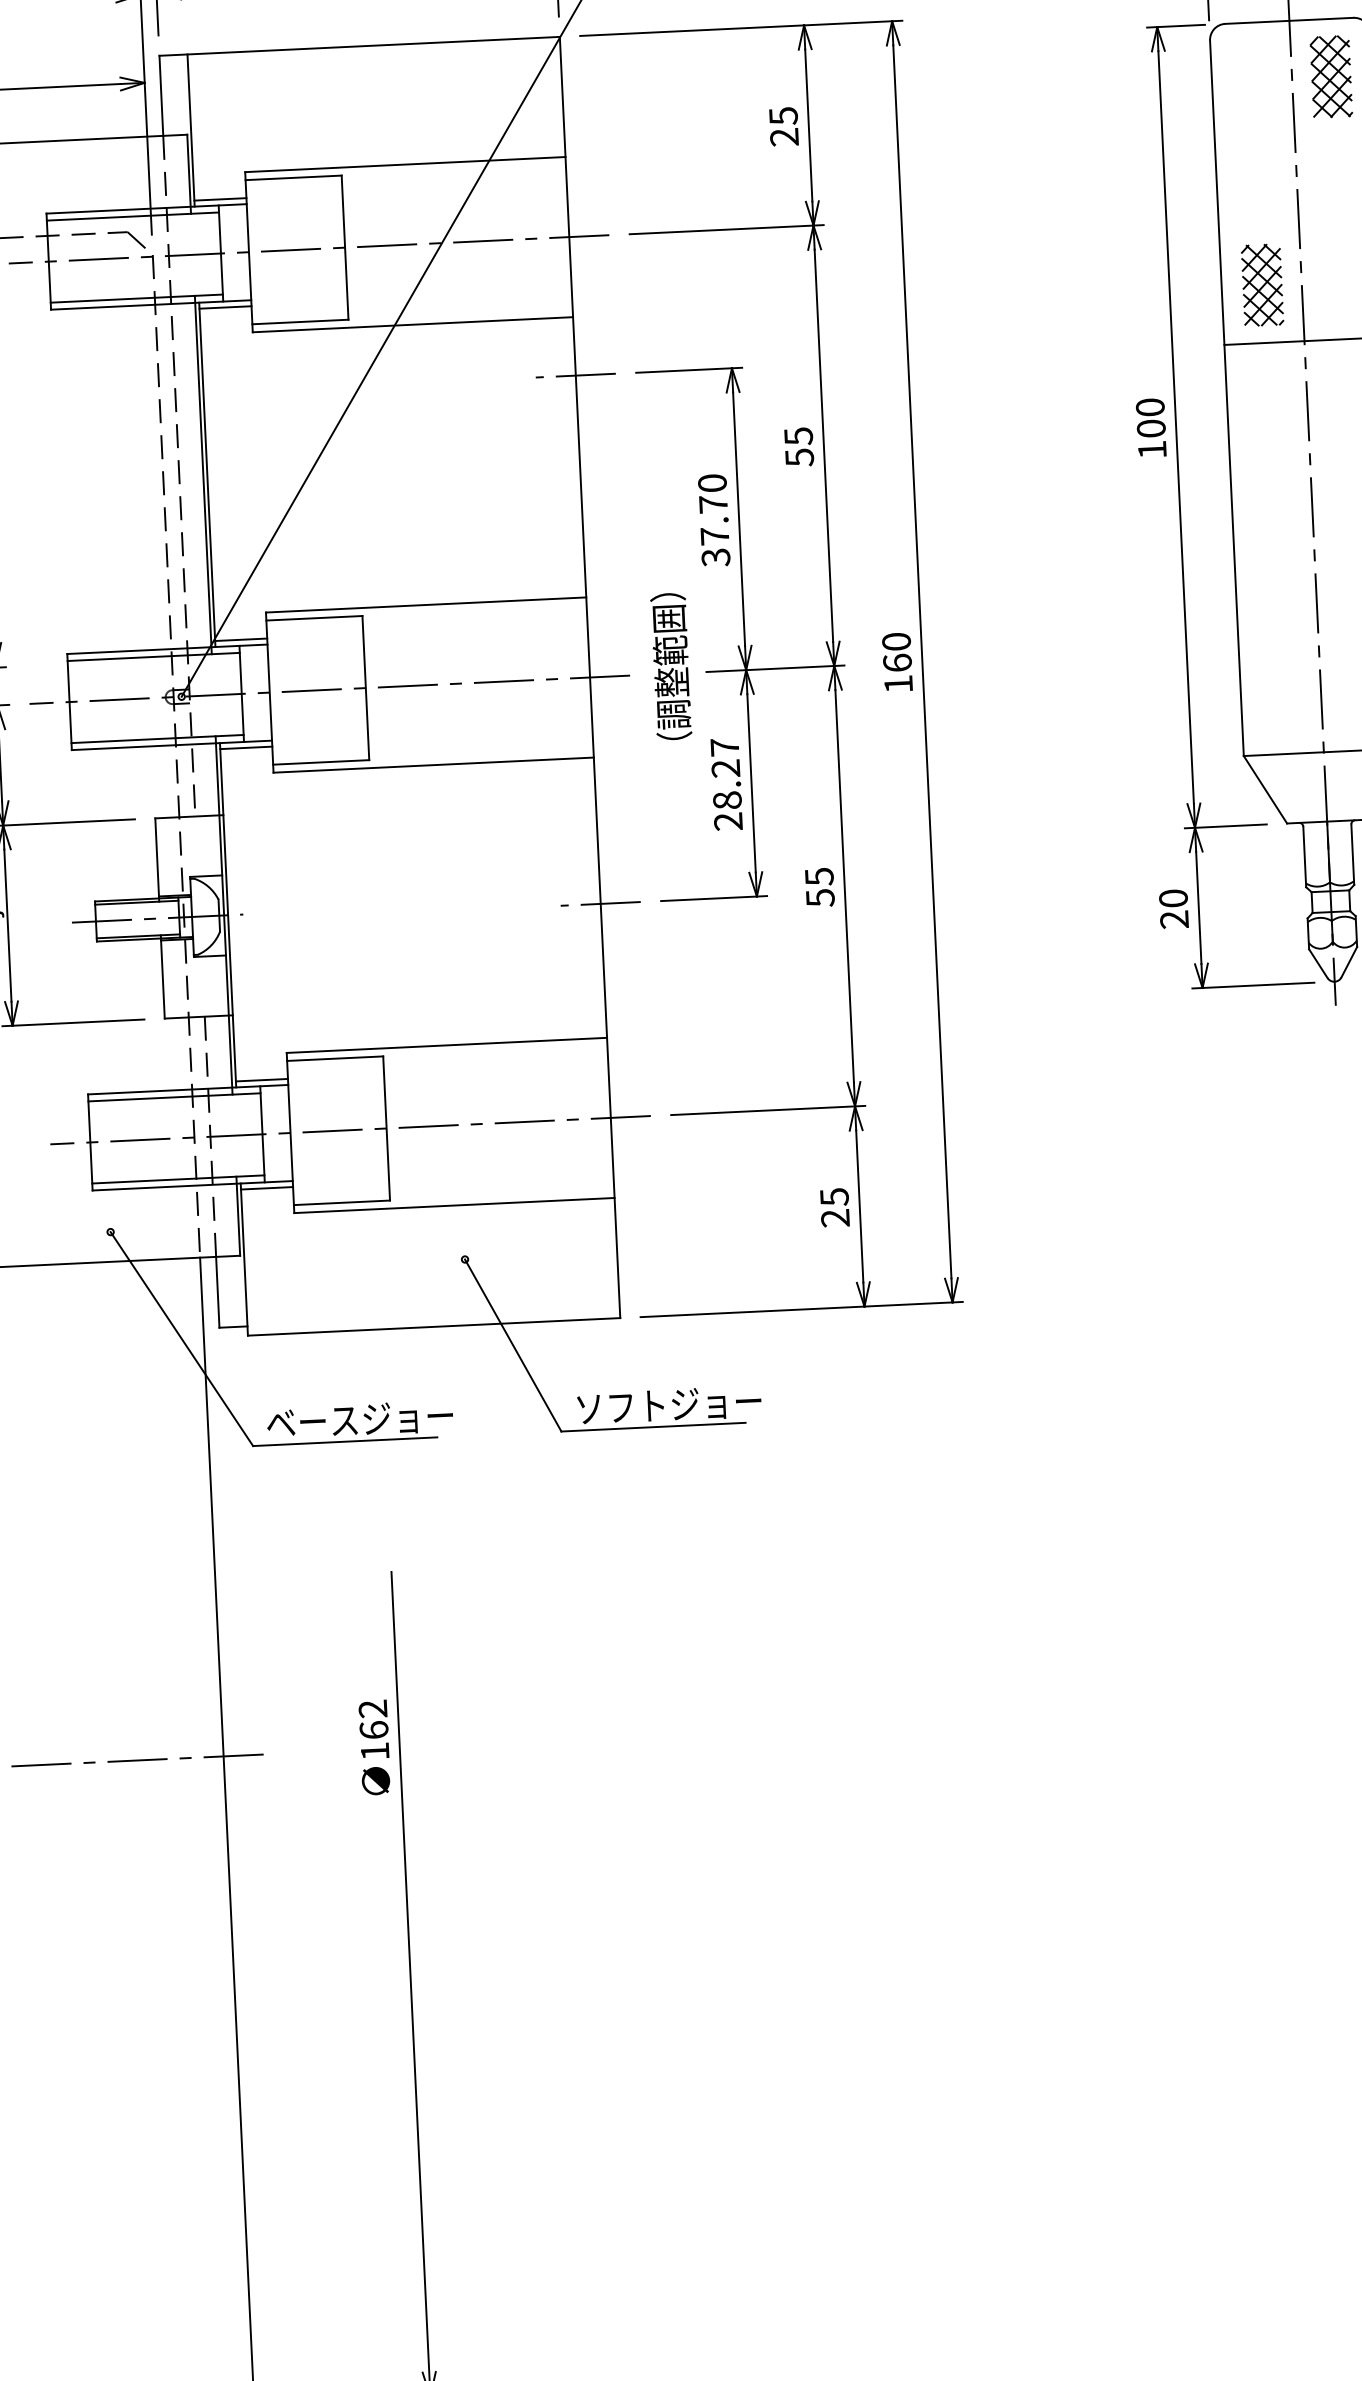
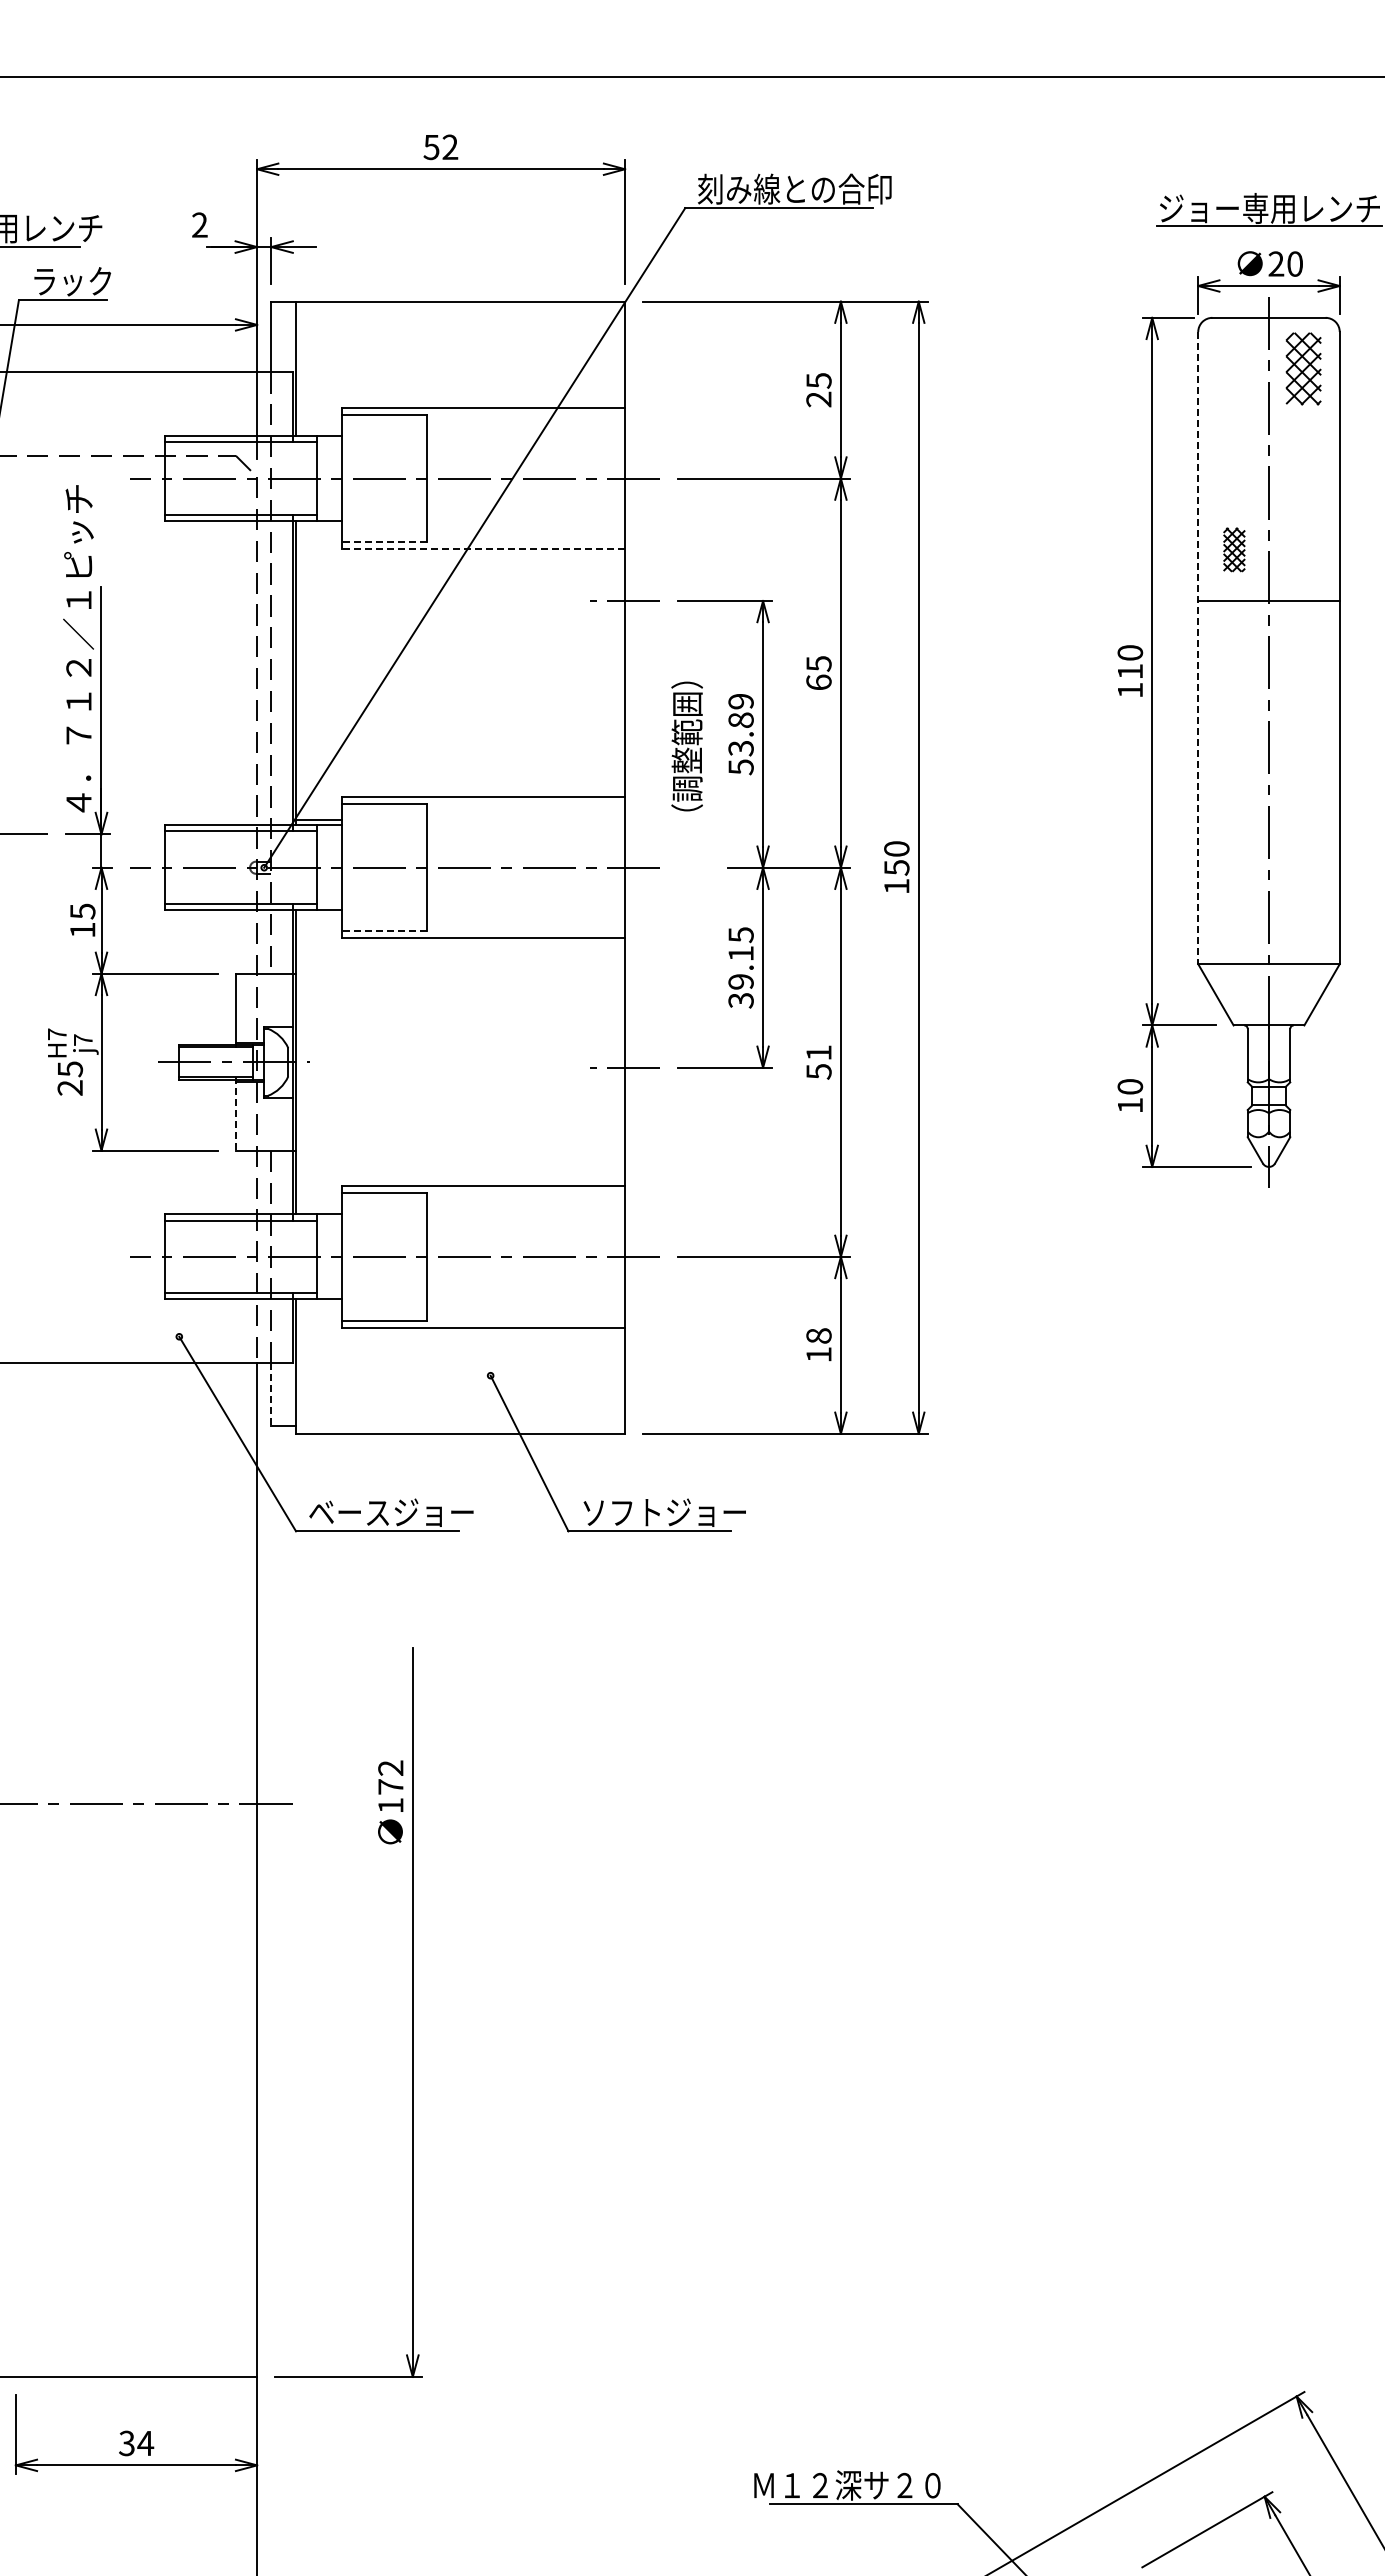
line: (220, 199) -> (319, 430), removed
part: (1262, 284) -> (1234, 549), size x0.6
line: (226, 307) -> (319, 526), removed
line: (300, 322) -> (384, 542), solid -> dashed
line: (412, 324) -> (483, 549), solid -> dashed
line: (1227, 398) -> (1198, 648), solid -> dashed
text: (1151, 428) -> (1130, 671), 100 -> 110
text: (799, 457) -> (818, 682), 55 -> 65
text: (713, 519) -> (740, 733), 37.70 -> 53.89
text: (897, 662) -> (896, 867), 160 -> 150
text: (670, 666) -> (686, 746), moved
line: (246, 747) -> (319, 915), removed
line: (321, 762) -> (384, 931), solid -> dashed
text: (725, 784) -> (740, 967), 28.27 -> 39.15
text: (818, 877) -> (818, 1053), 55 -> 51
text: (1173, 919) -> (1129, 1105), 20 -> 10
line: (162, 976) -> (235, 1113), solid -> dashed
line: (262, 1080) -> (319, 1209), removed
line: (267, 1188) -> (319, 1304), removed
text: (834, 1207) -> (818, 1345), 25 -> 18
line: (218, 1292) -> (271, 1394), solid -> dashed
text: (373, 1729) -> (390, 1786), 162 -> 172

